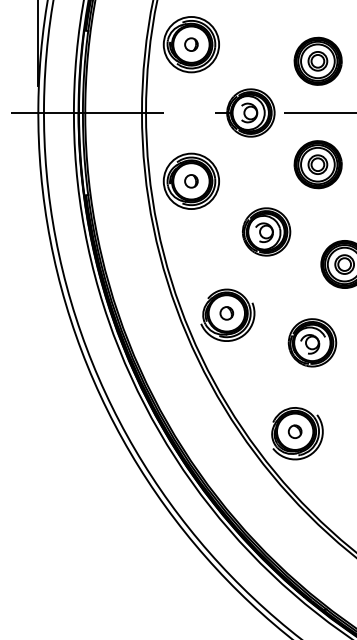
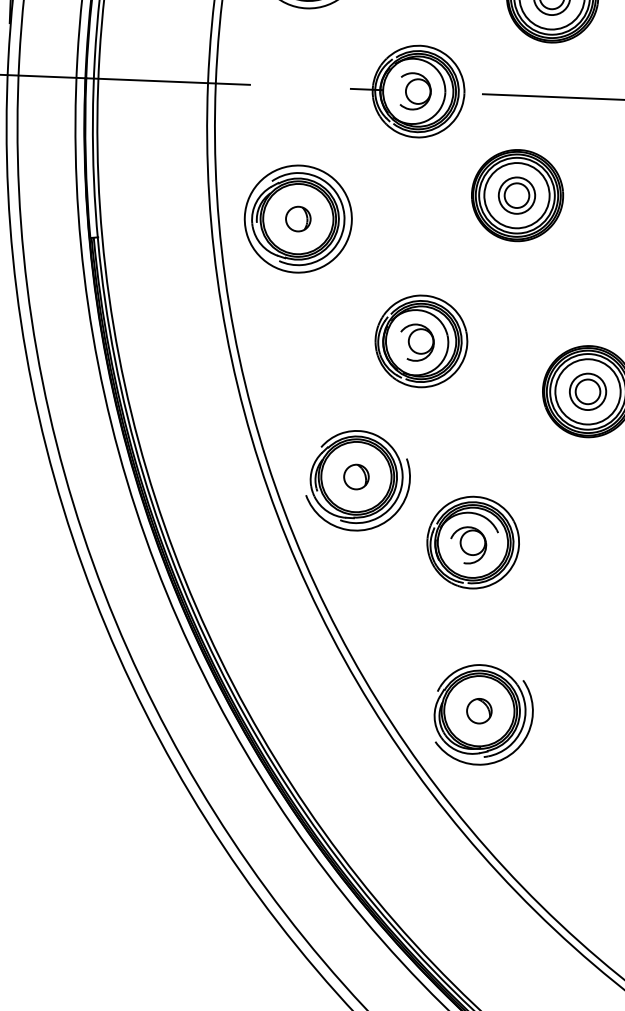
part: (317, 164) -> (516, 195), moved
part: (266, 231) -> (421, 340), moved
part: (312, 342) -> (473, 541), moved

